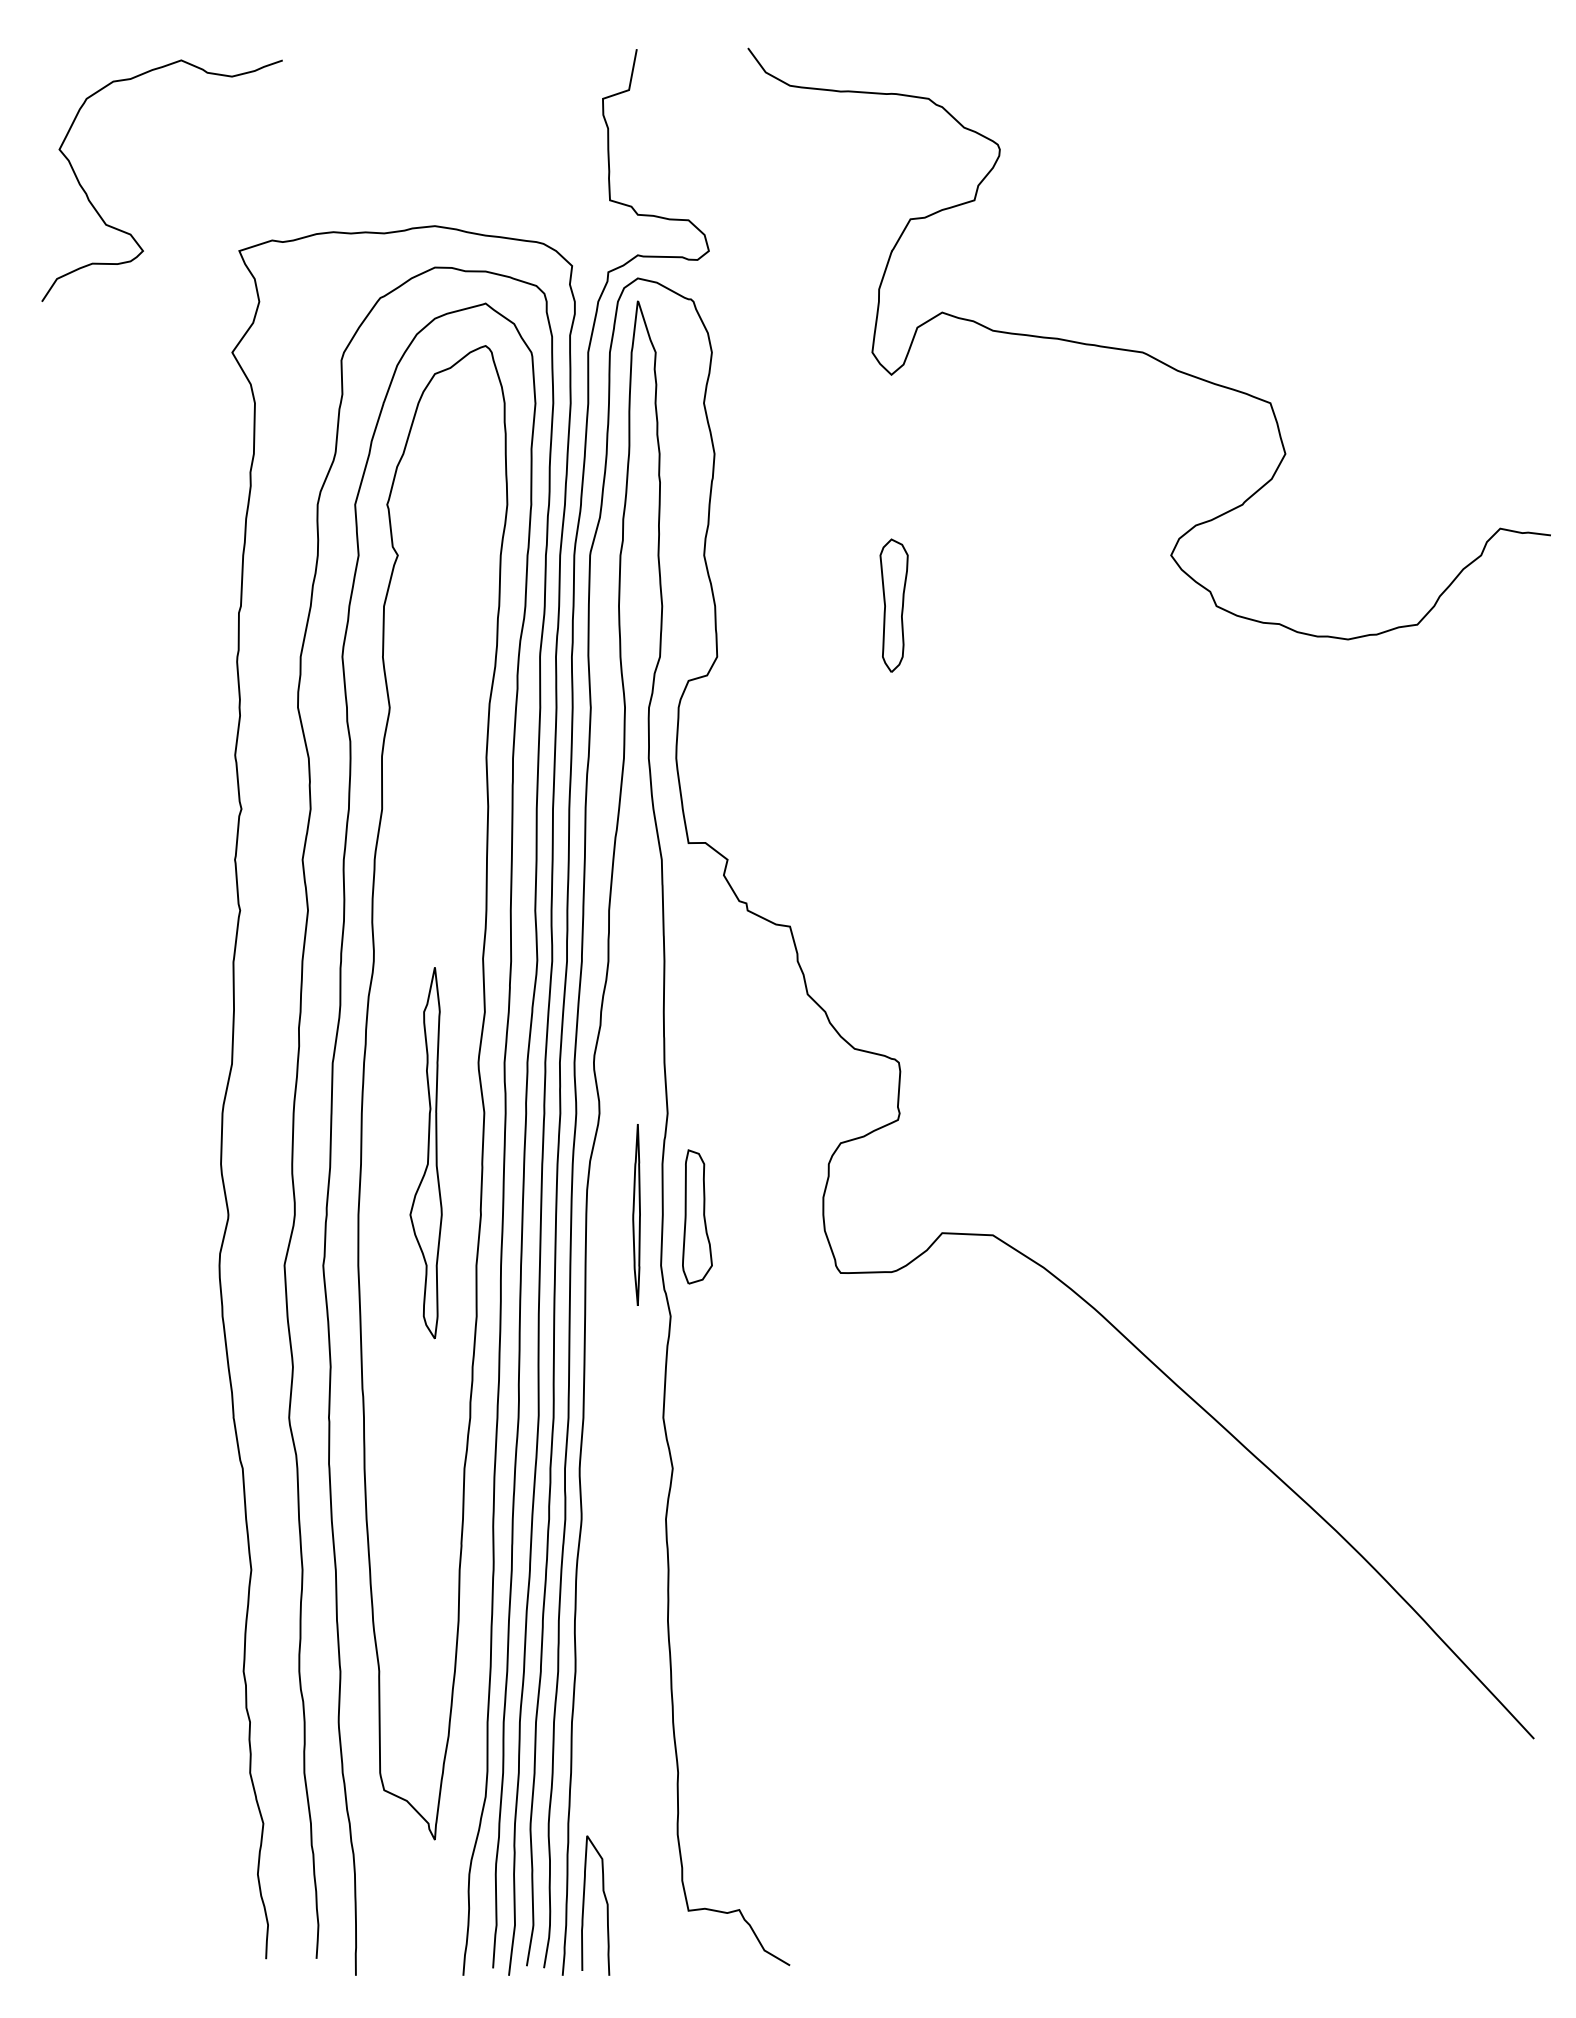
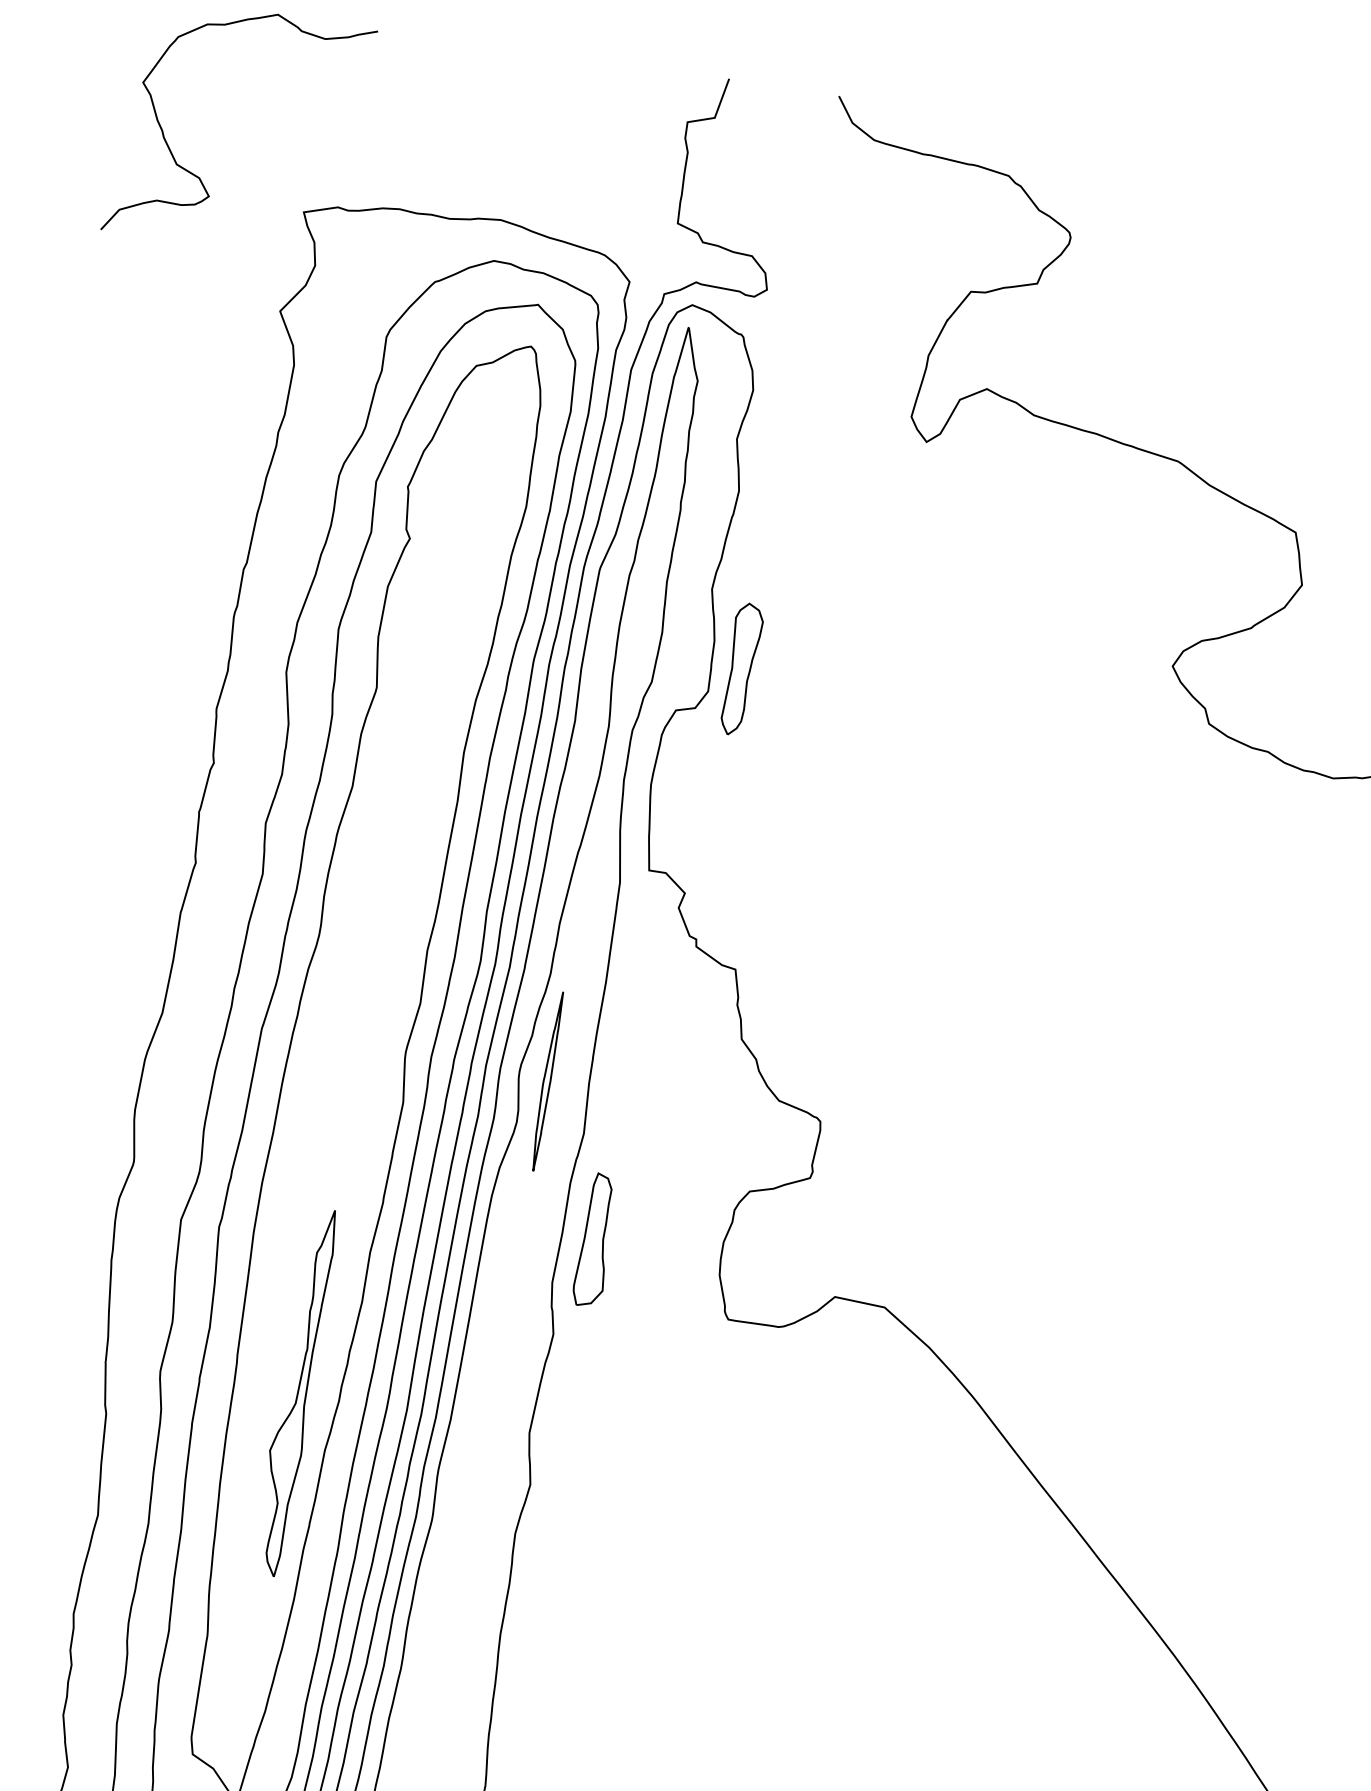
part: (893, 605) -> (740, 669), moved
part: (425, 1153) -> (295, 1392), moved
part: (636, 1214) -> (546, 1080), moved

